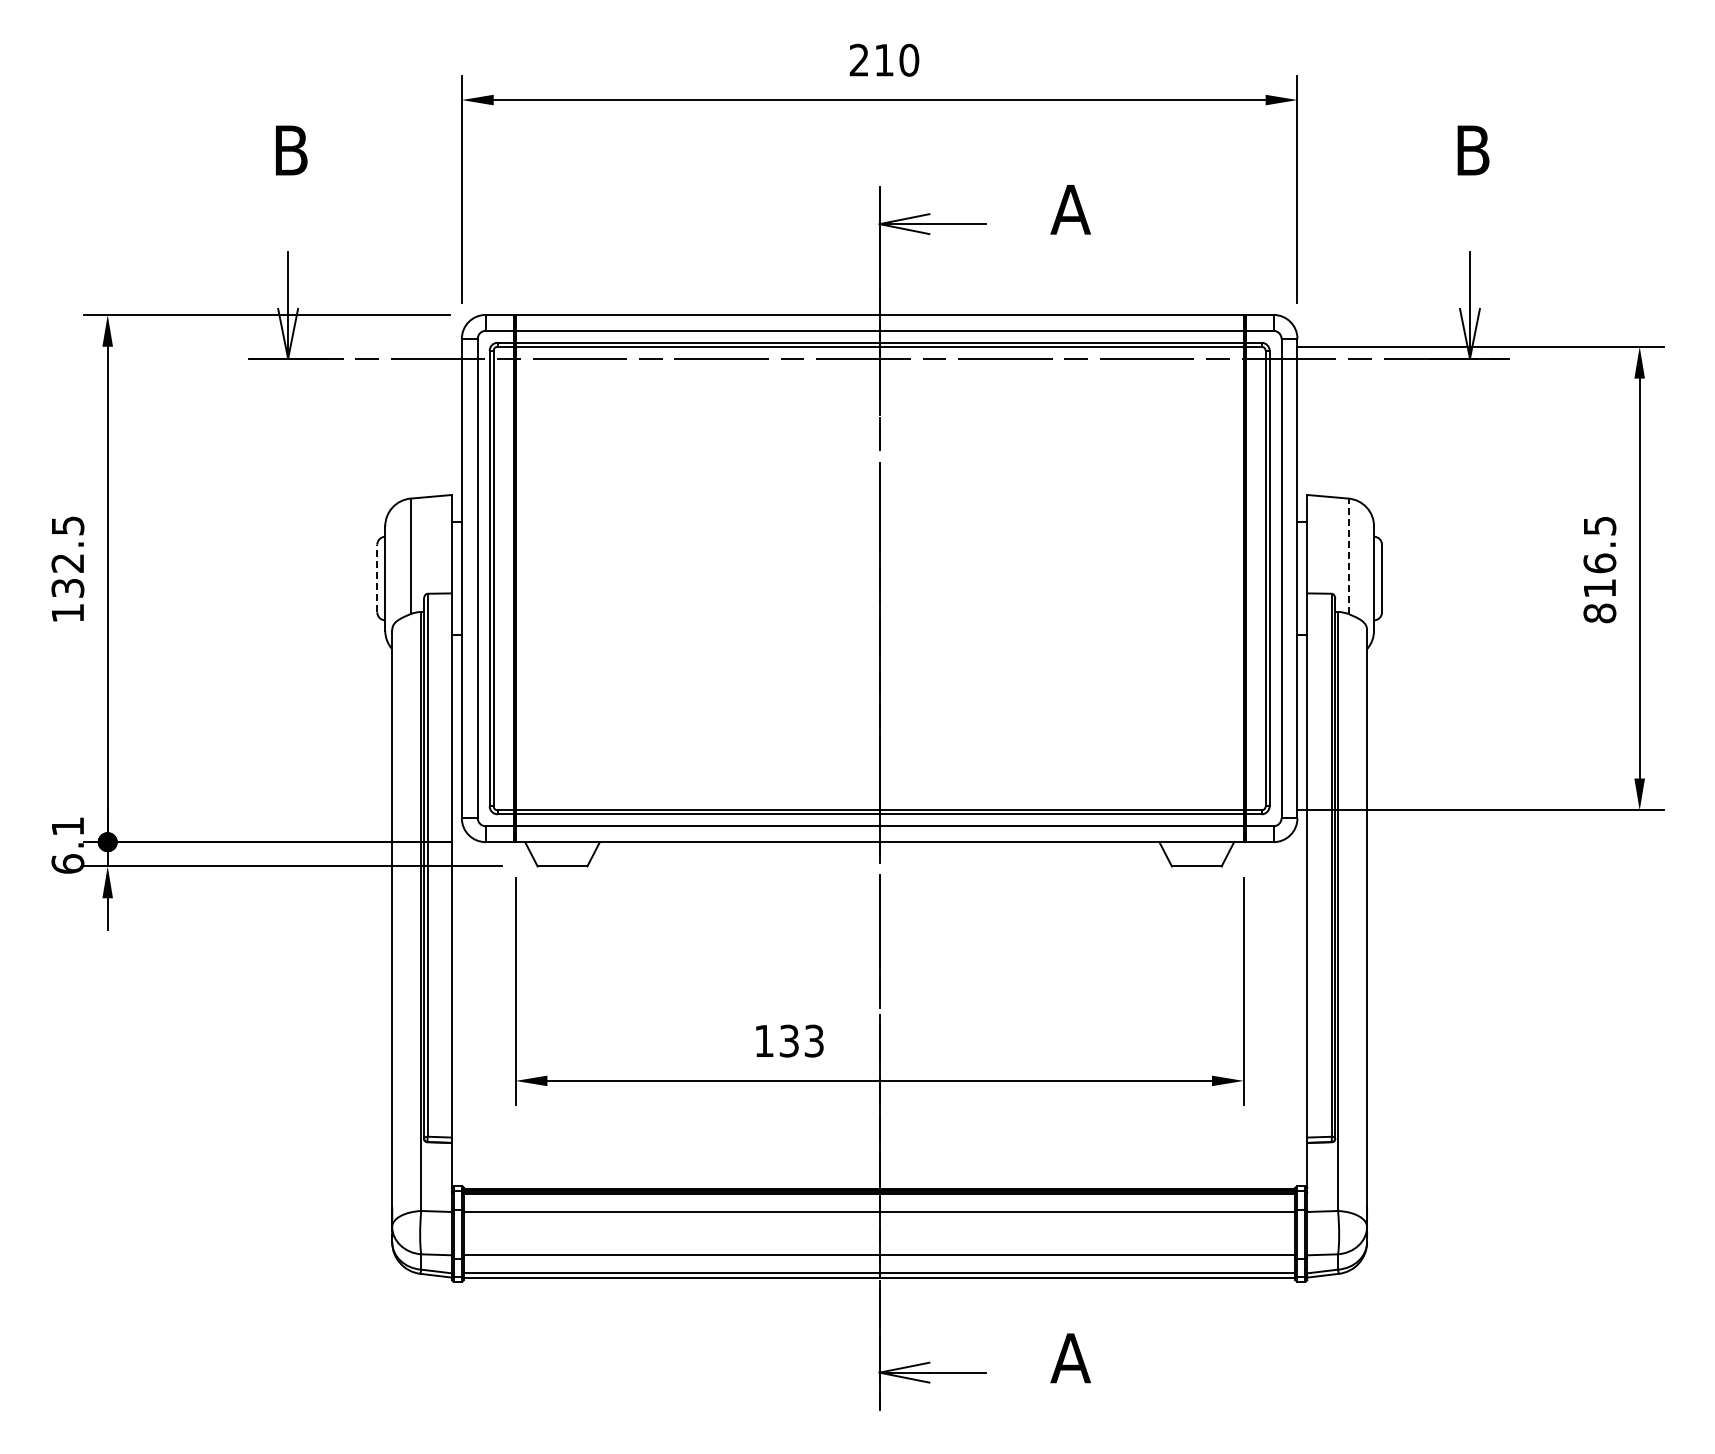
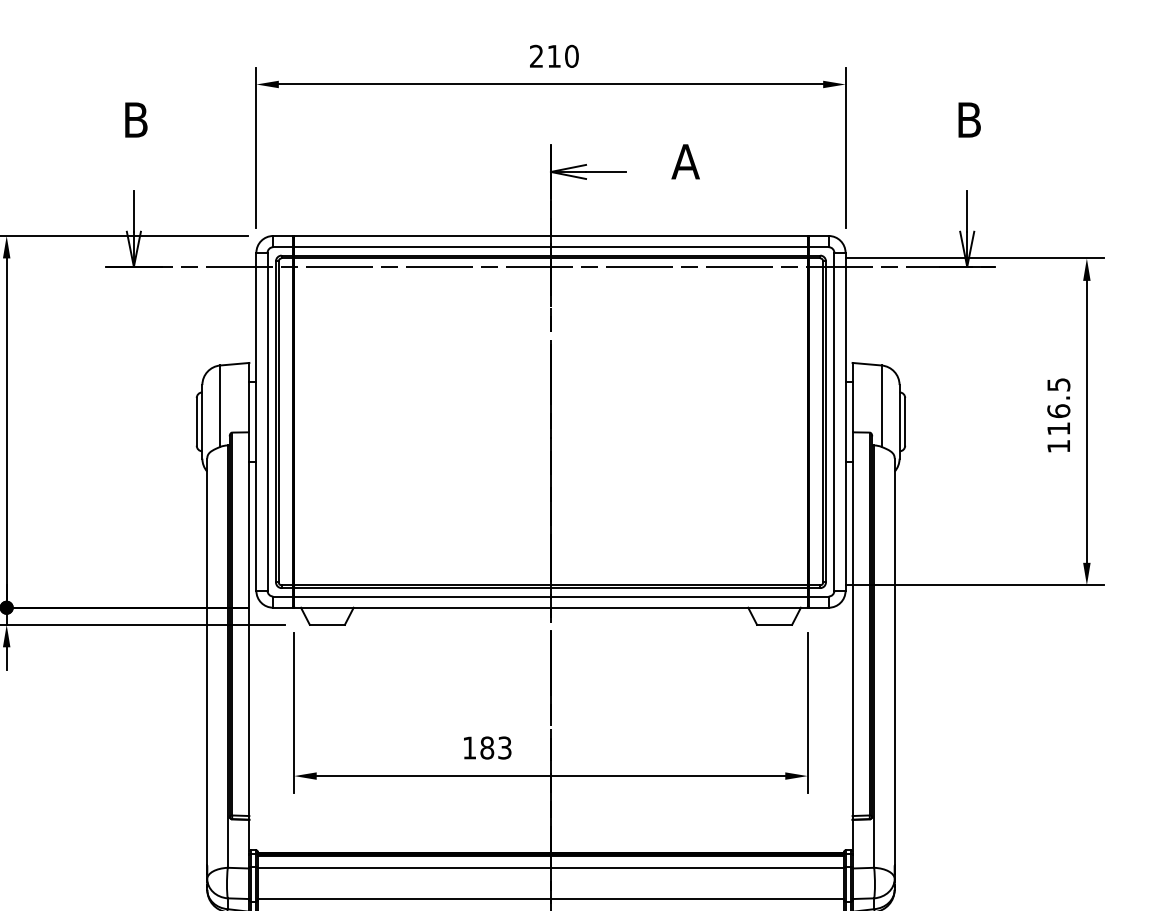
line: (1348, 556) -> (881, 406), dashed -> solid
line: (377, 578) -> (196, 421), dashed -> solid
text: (1599, 613) -> (1058, 446), 816.5 -> 116.5
text: (789, 1040) -> (487, 747), 133 -> 183

